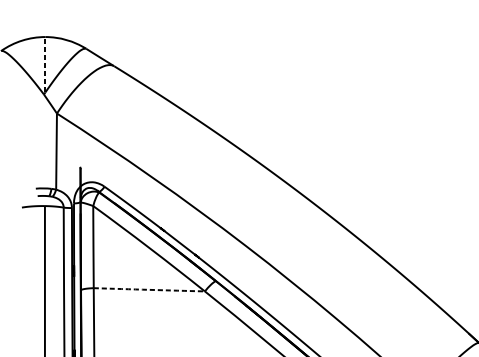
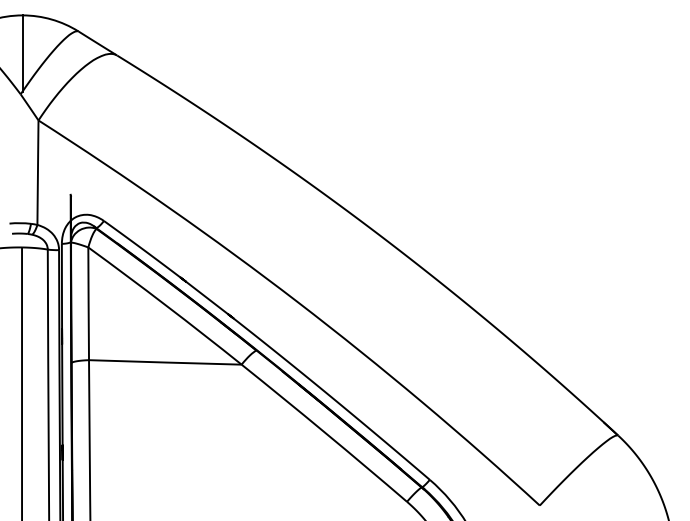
line: (45, 64) -> (22, 53), dashed -> solid
arc: (149, 289) -> (165, 362), dashed -> solid

